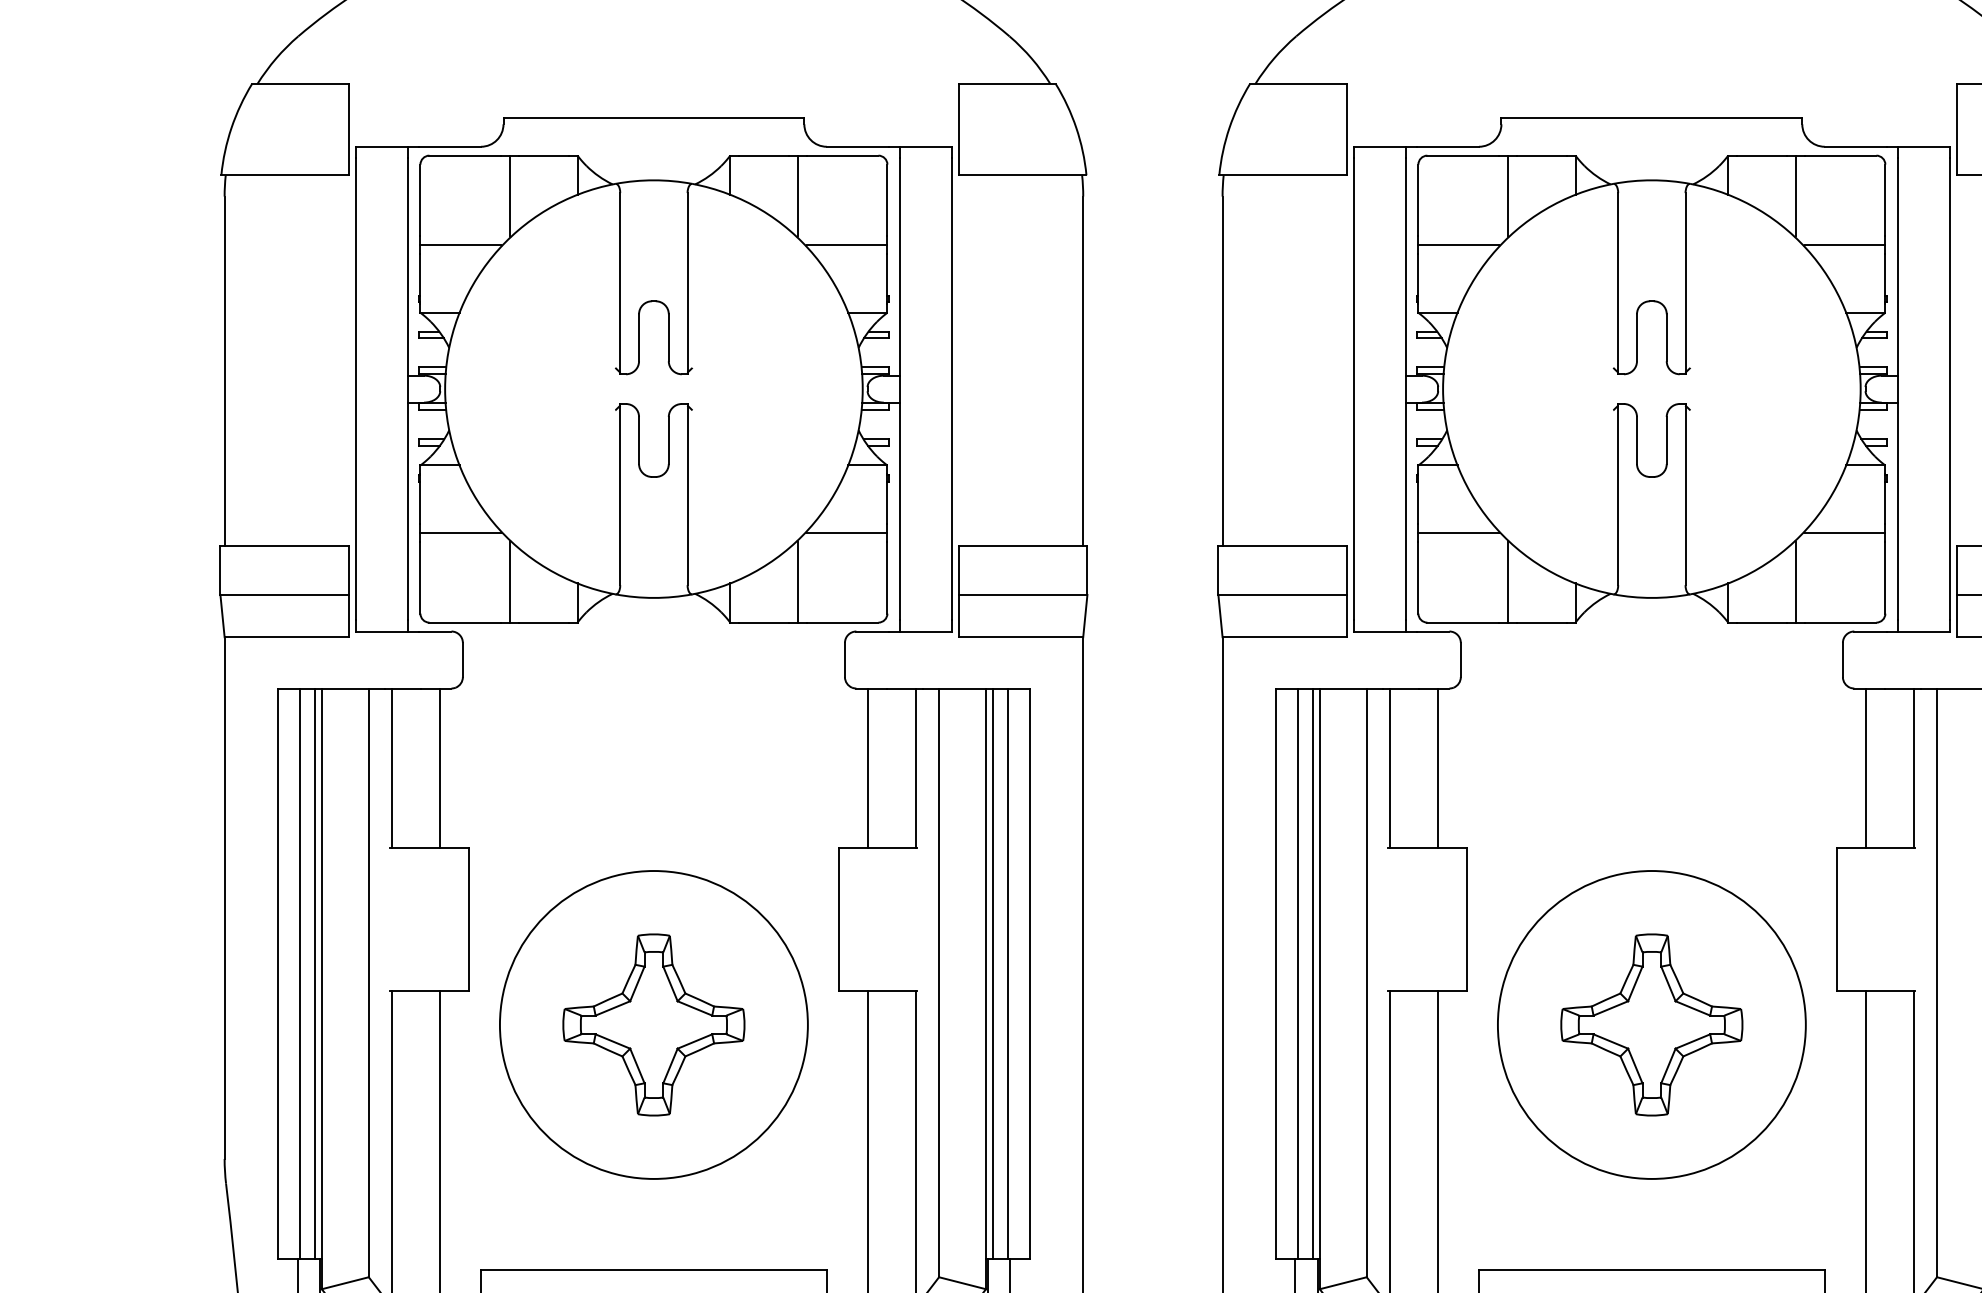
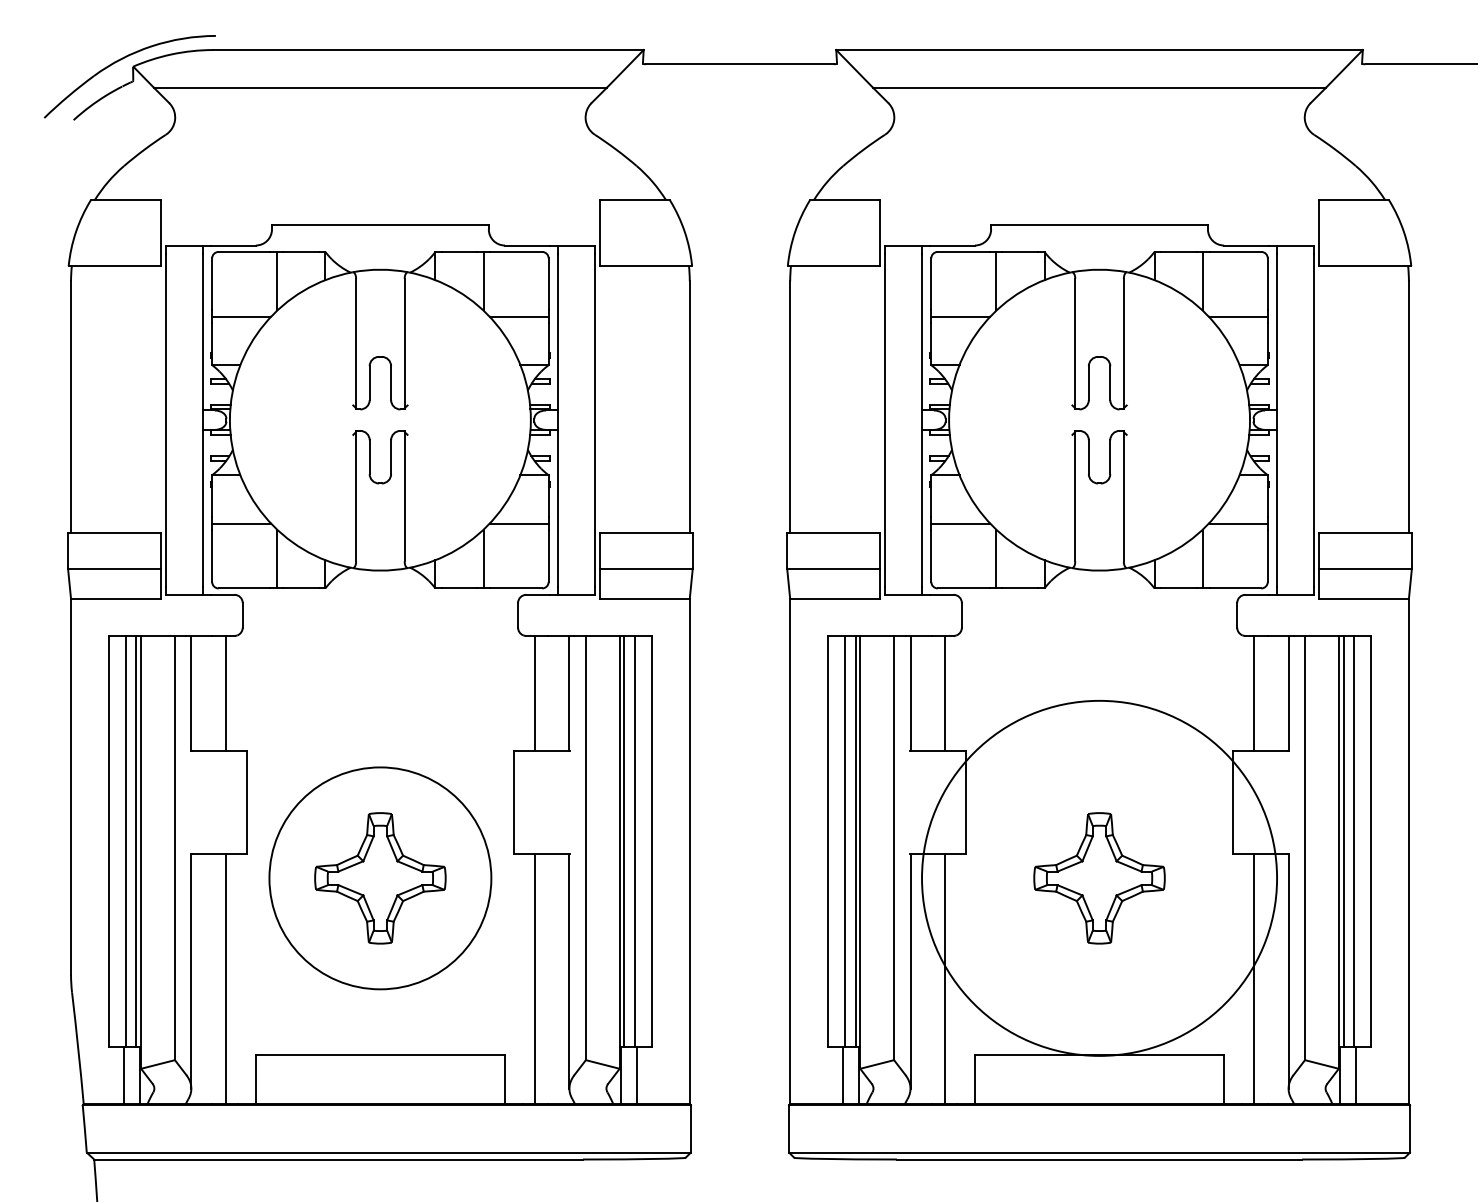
circle: (1651, 1025) -> (1099, 878), size x1.6

